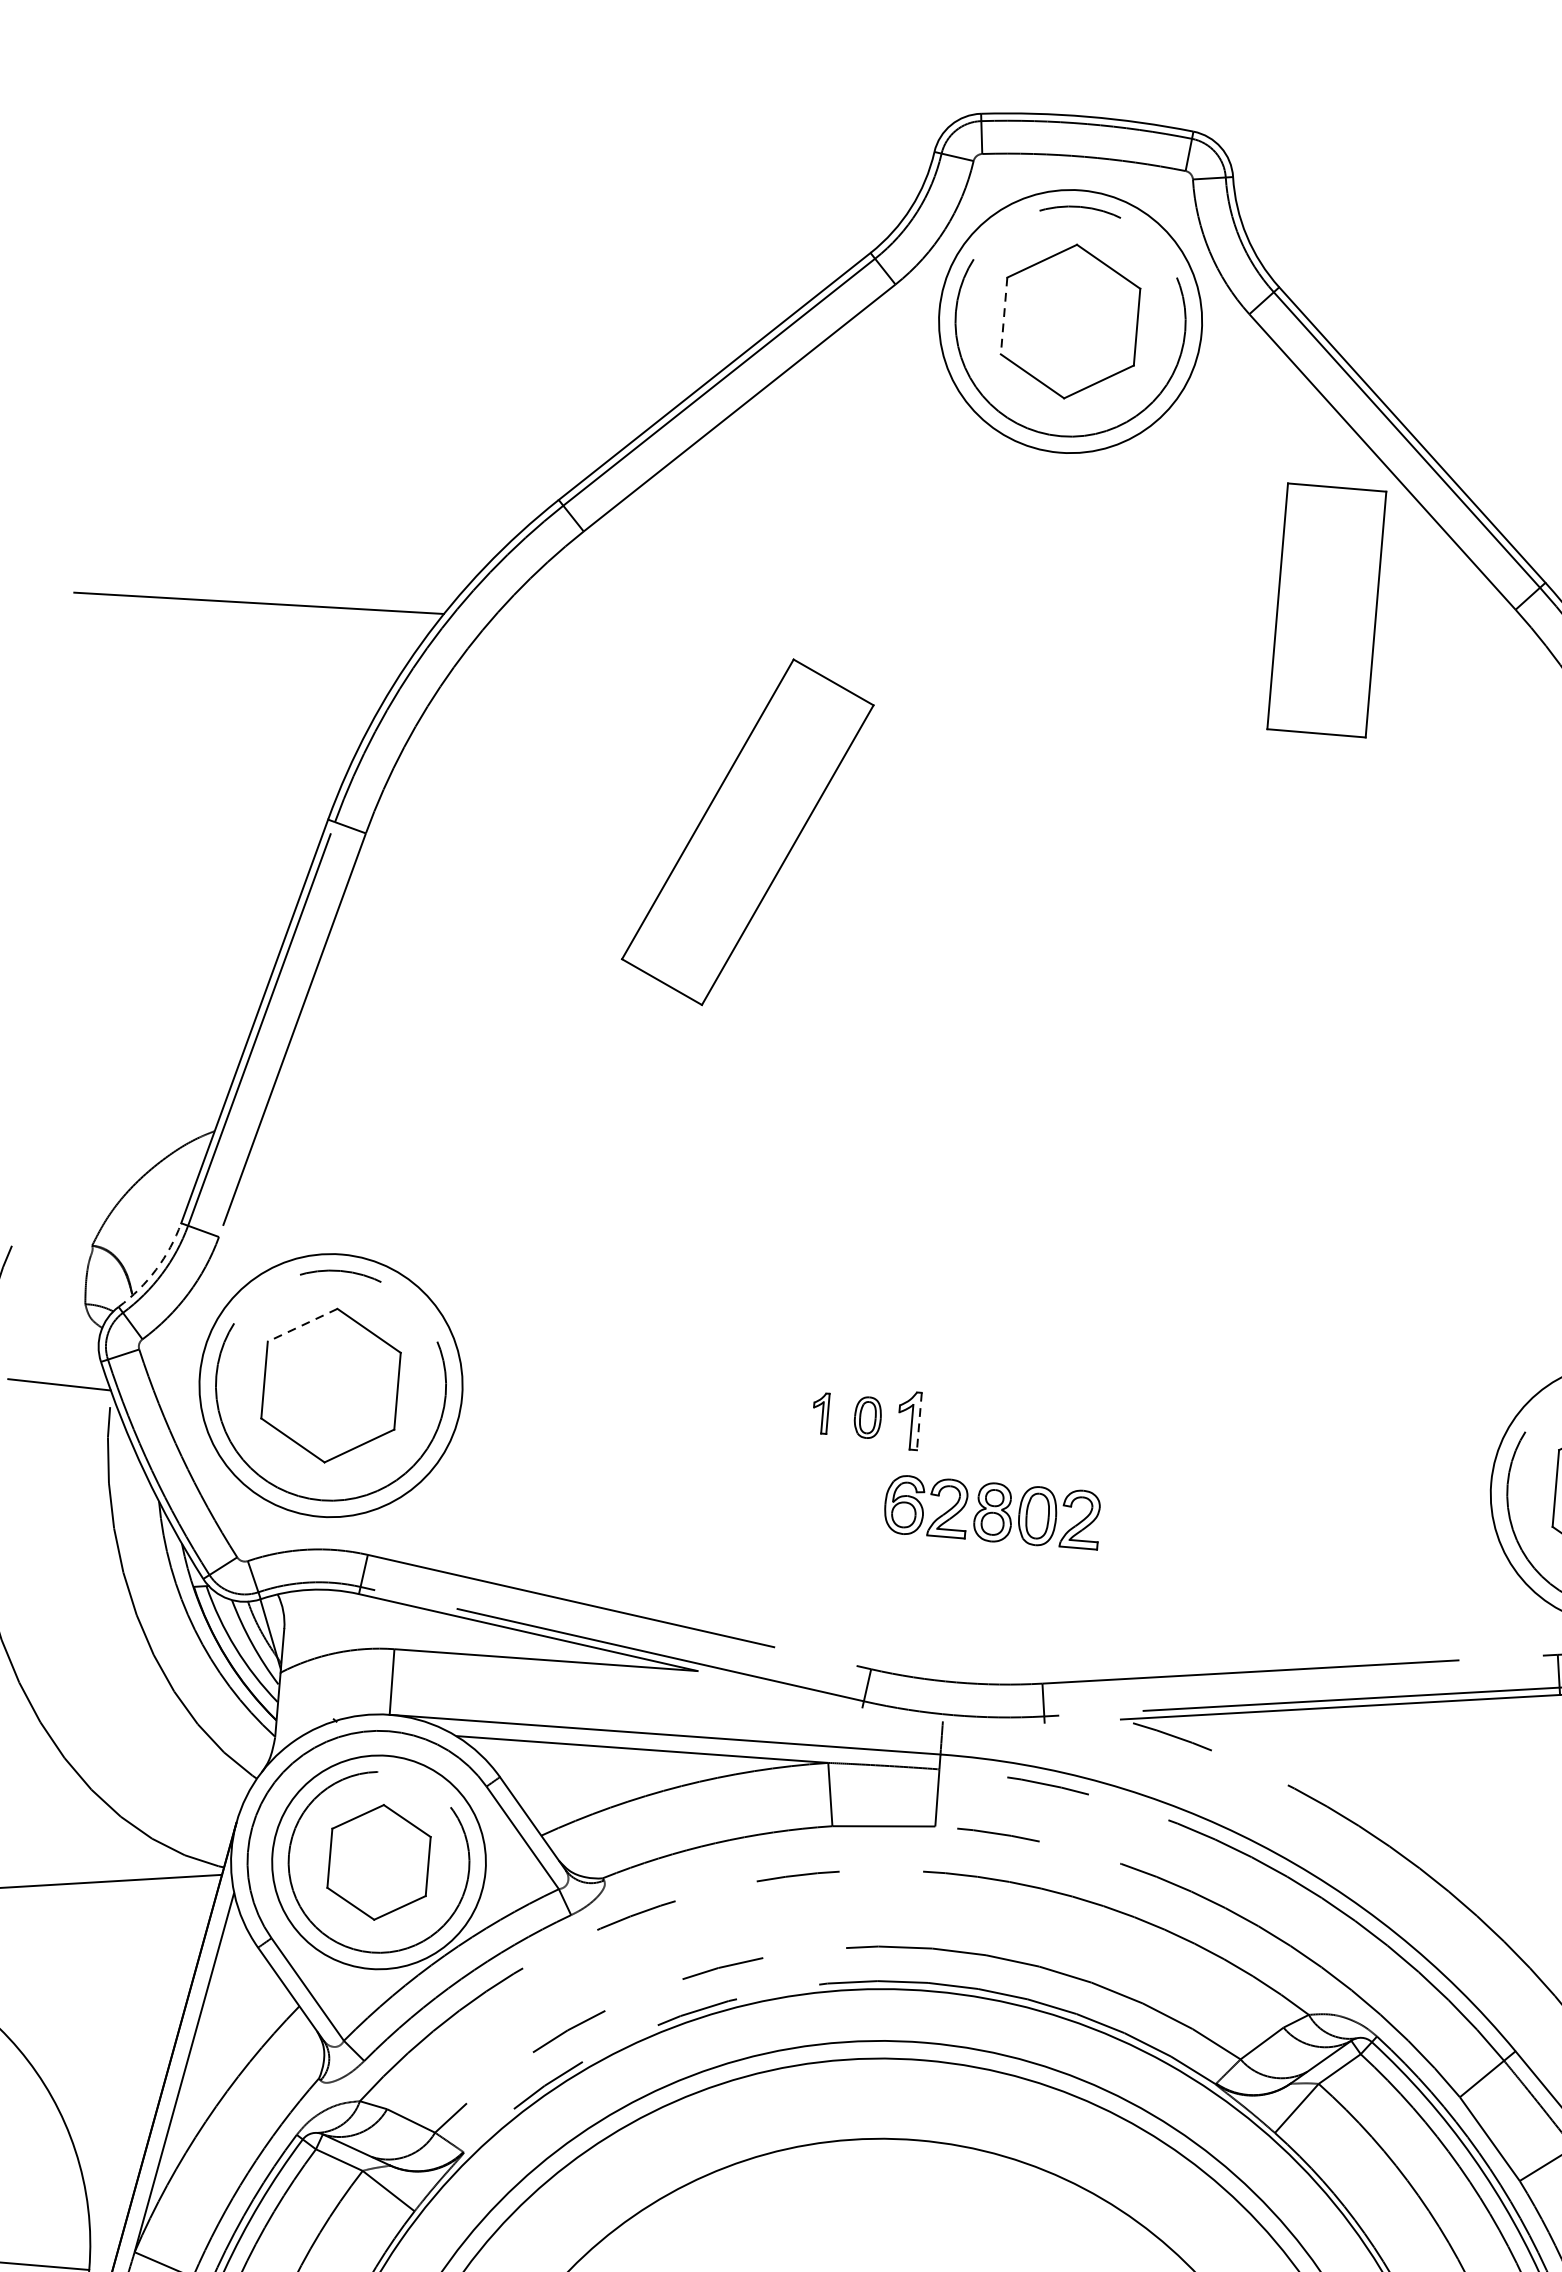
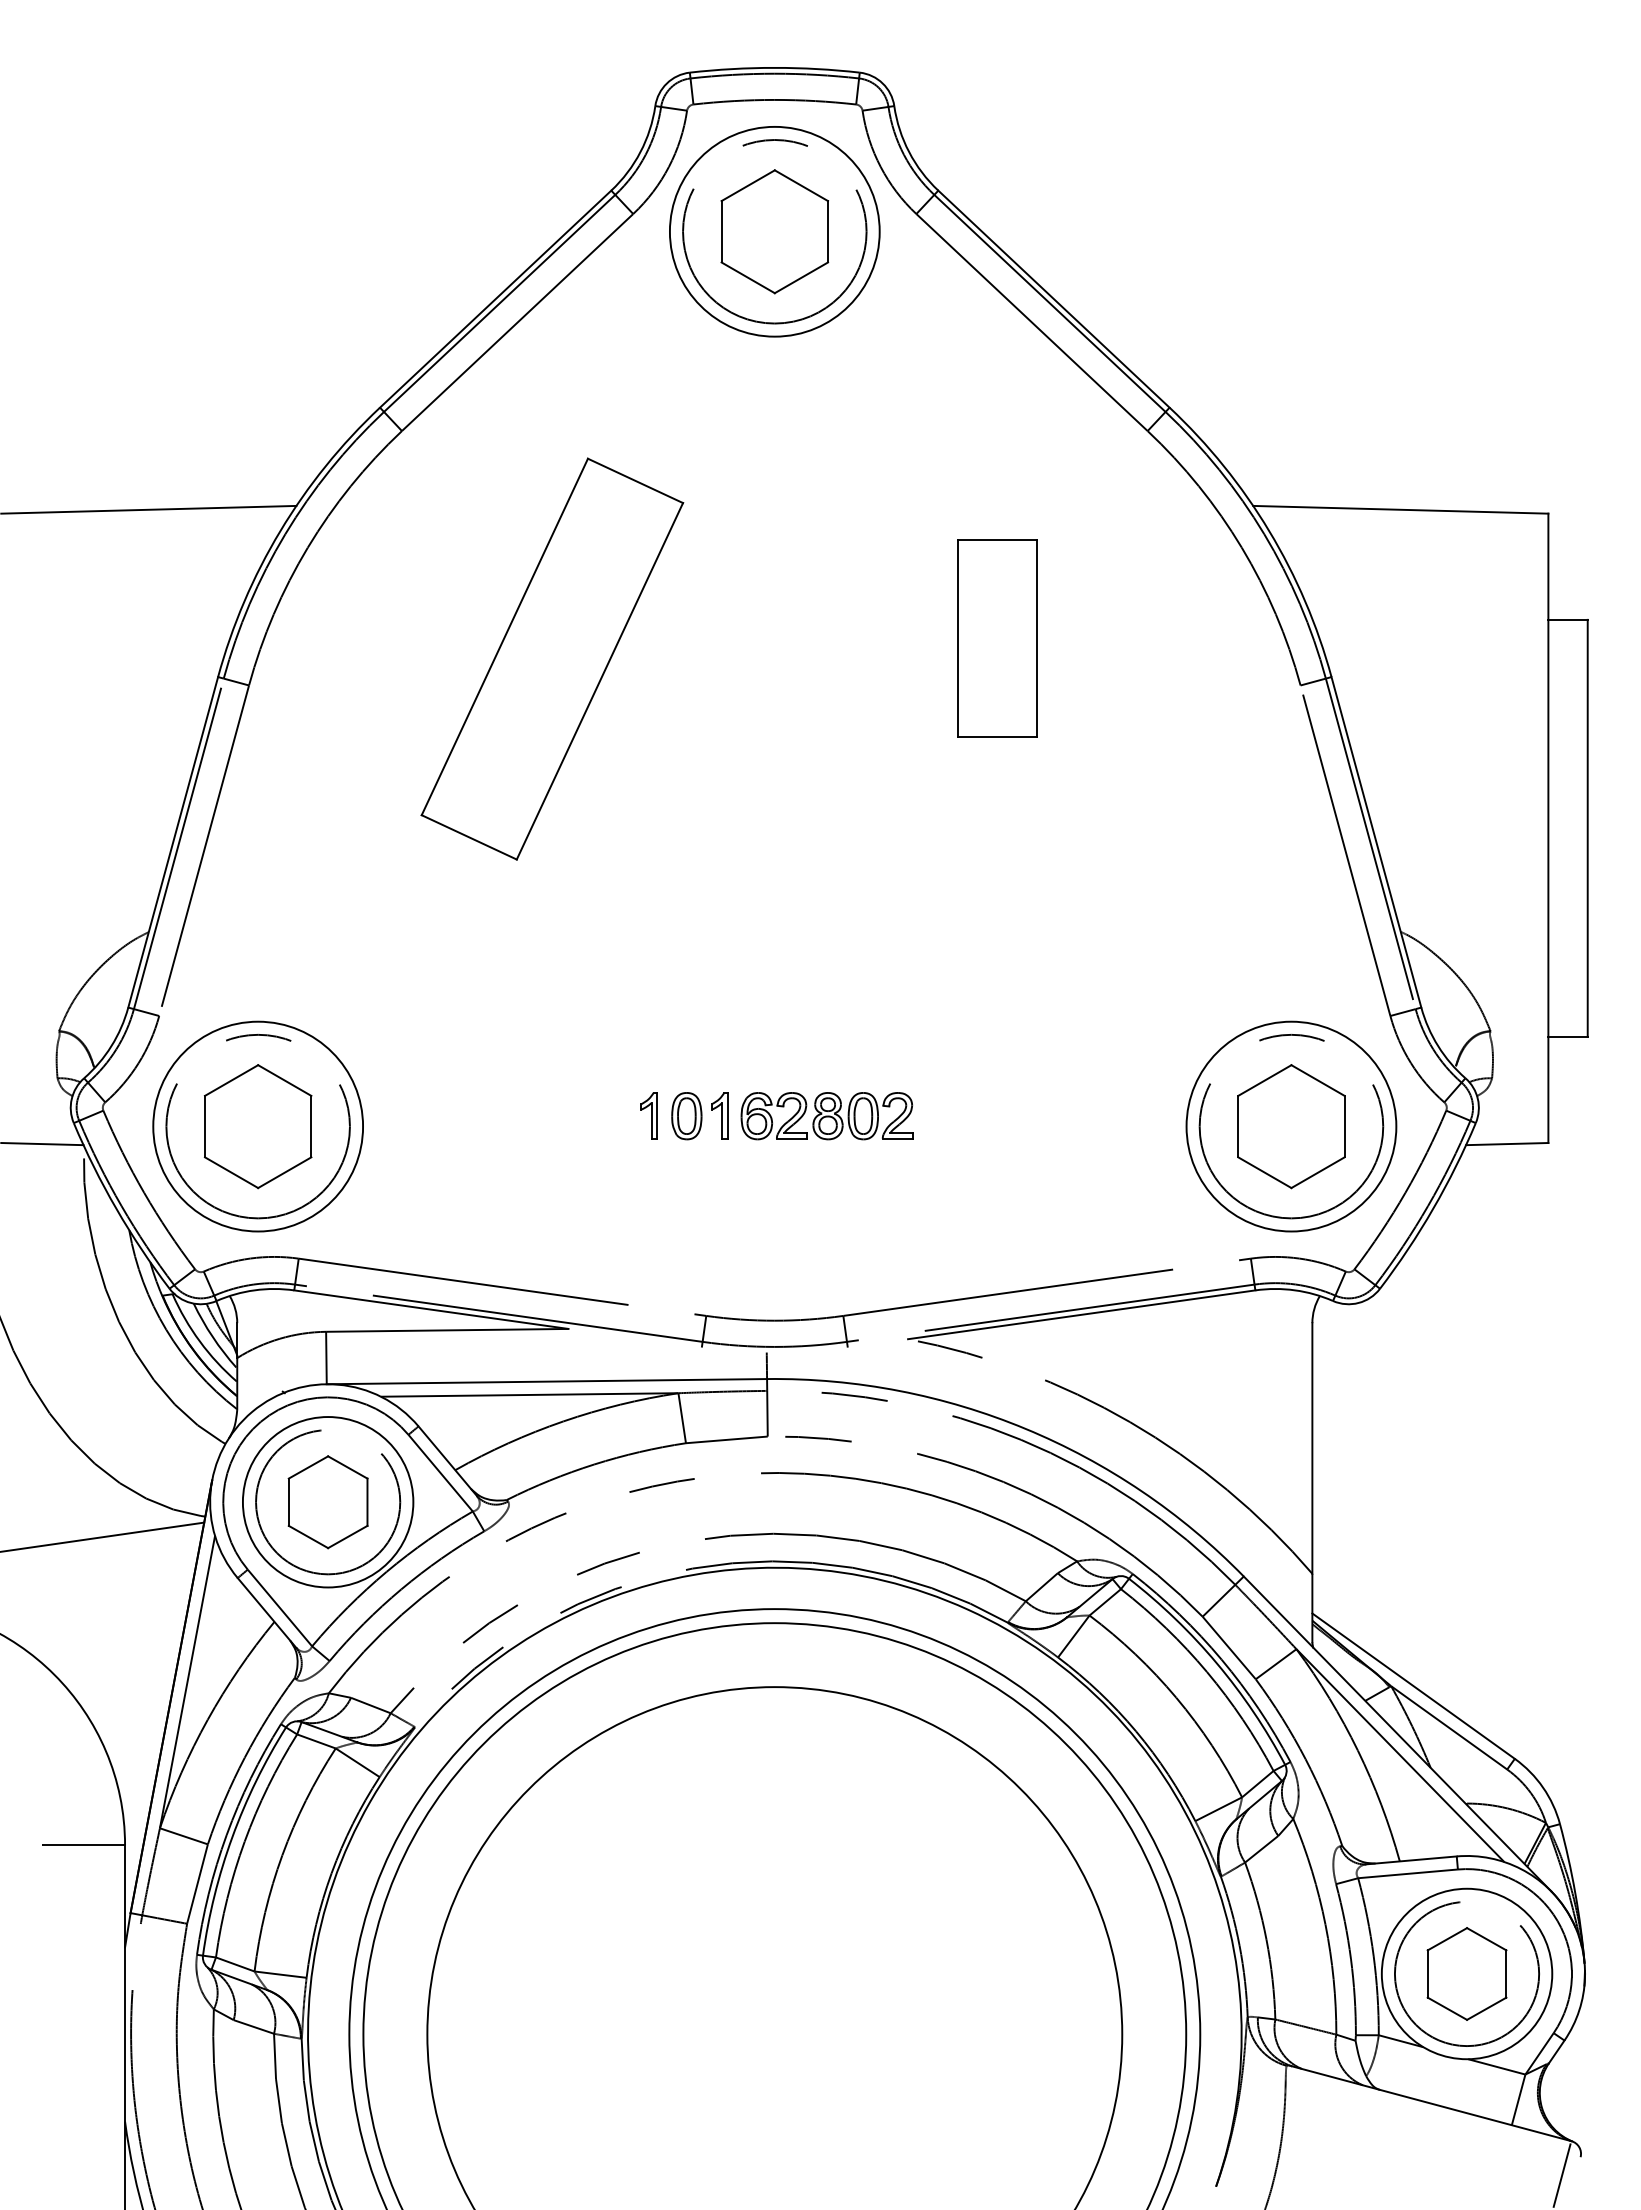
line: (1003, 315) -> (721, 231), dashed -> solid
part: (1326, 610) -> (997, 638), moved
part: (747, 831) -> (552, 658), size x1.43
arc: (156, 1270) -> (111, 1046), dashed -> solid
line: (302, 1325) -> (231, 1080), dashed -> solid
part: (819, 1412) -> (648, 1115), size x1.43
part: (867, 1417) -> (686, 1116), size x1.43
line: (919, 1421) -> (728, 1115), dashed -> solid
part: (991, 1512) -> (826, 1116), moved

